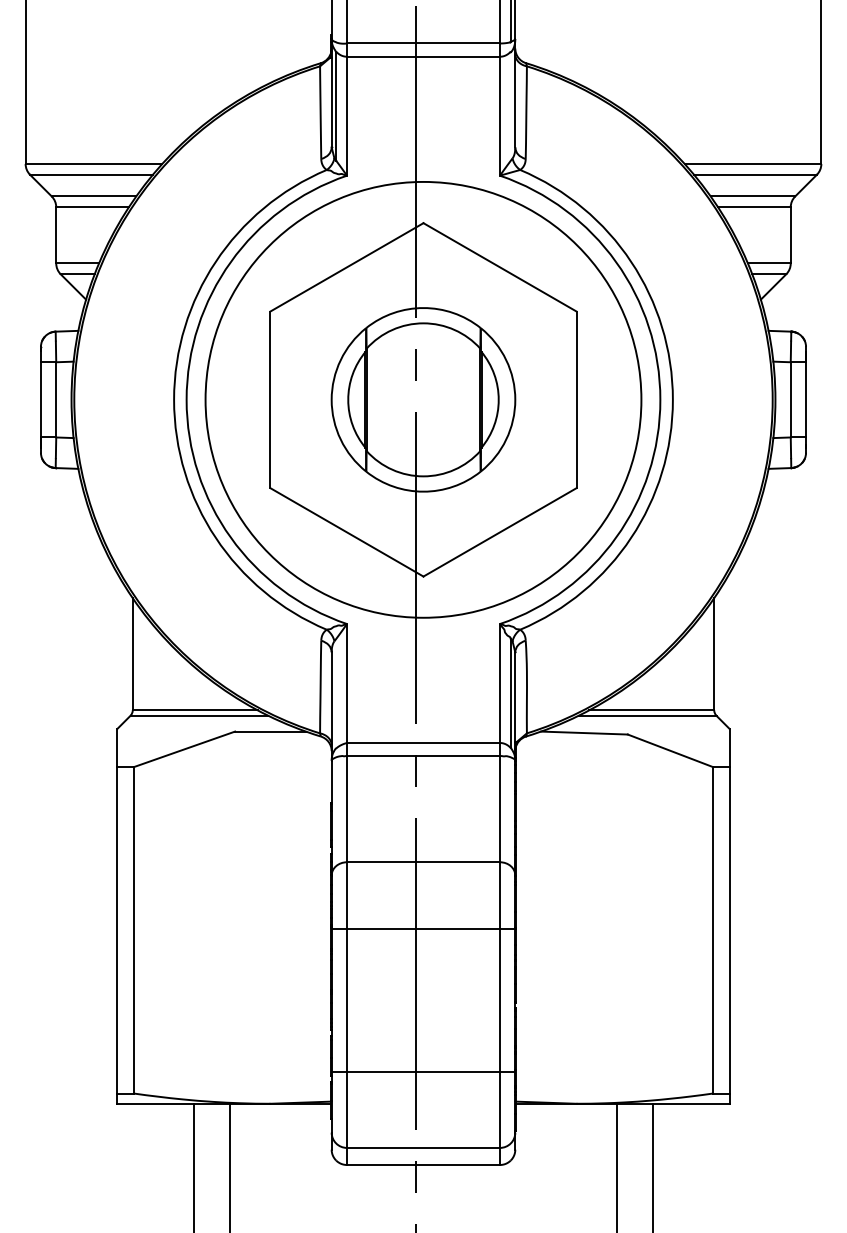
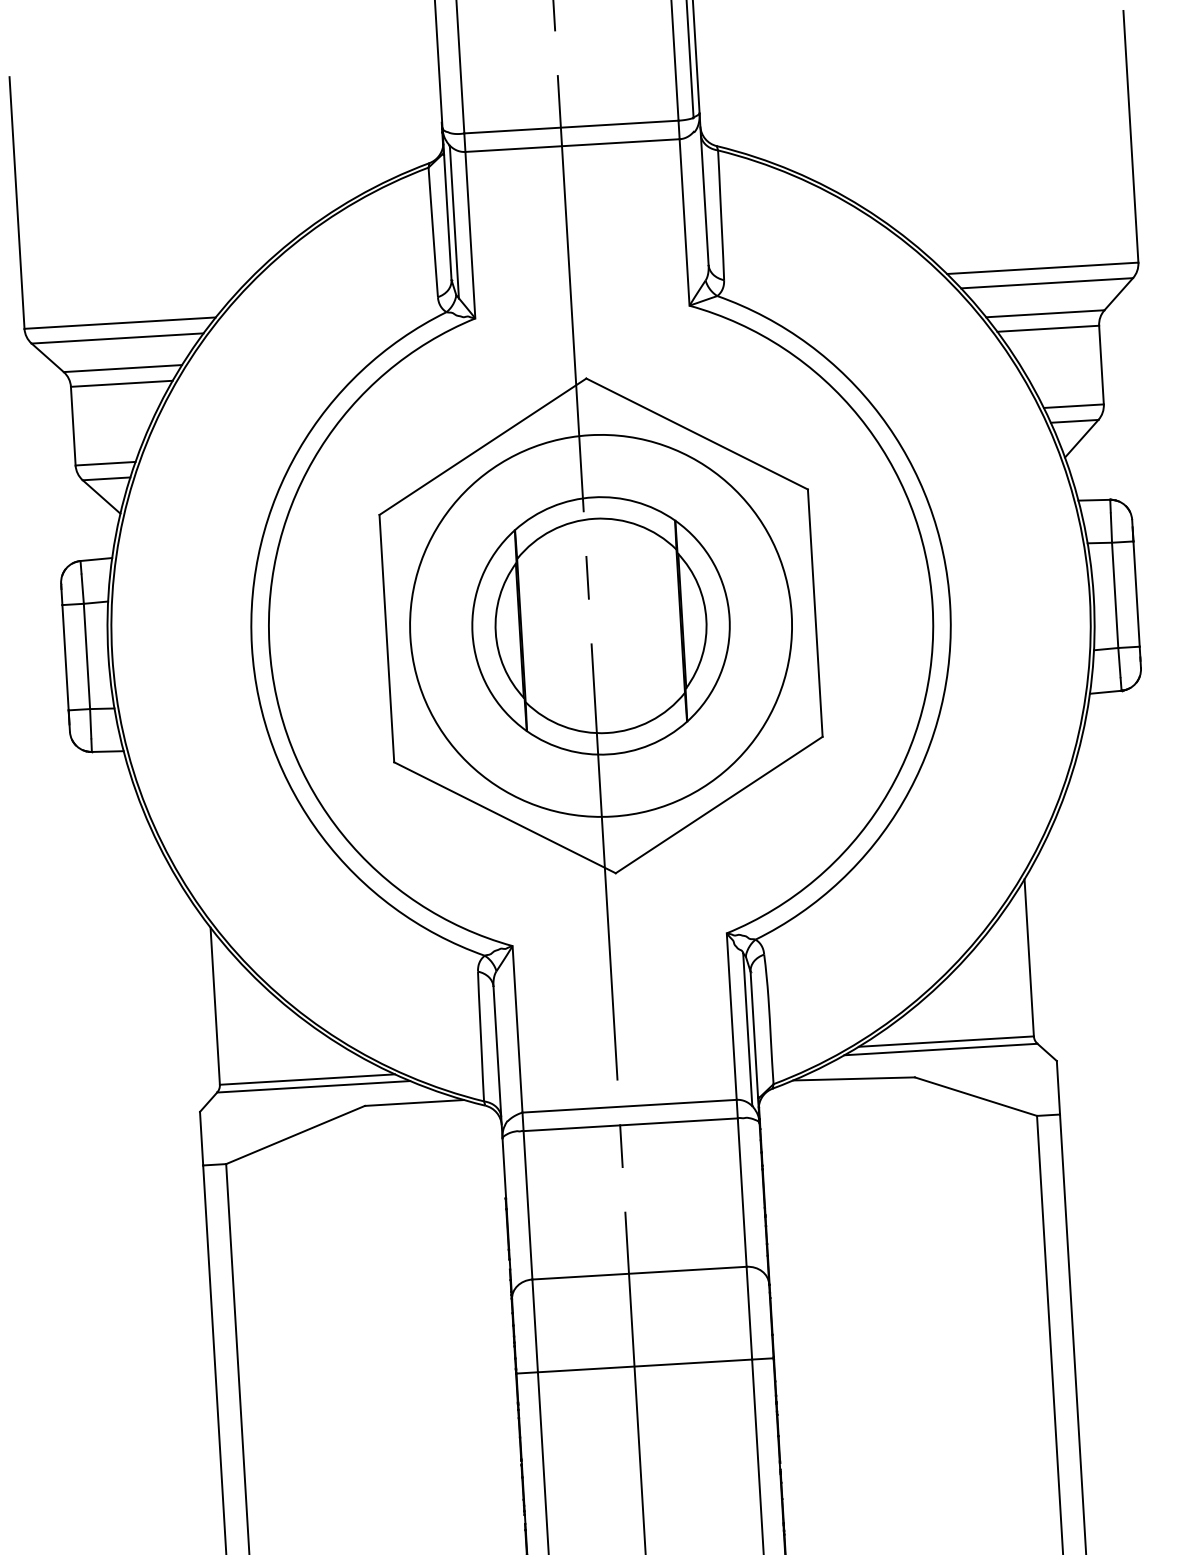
circle: (423, 399) -> (601, 625), size x0.62

